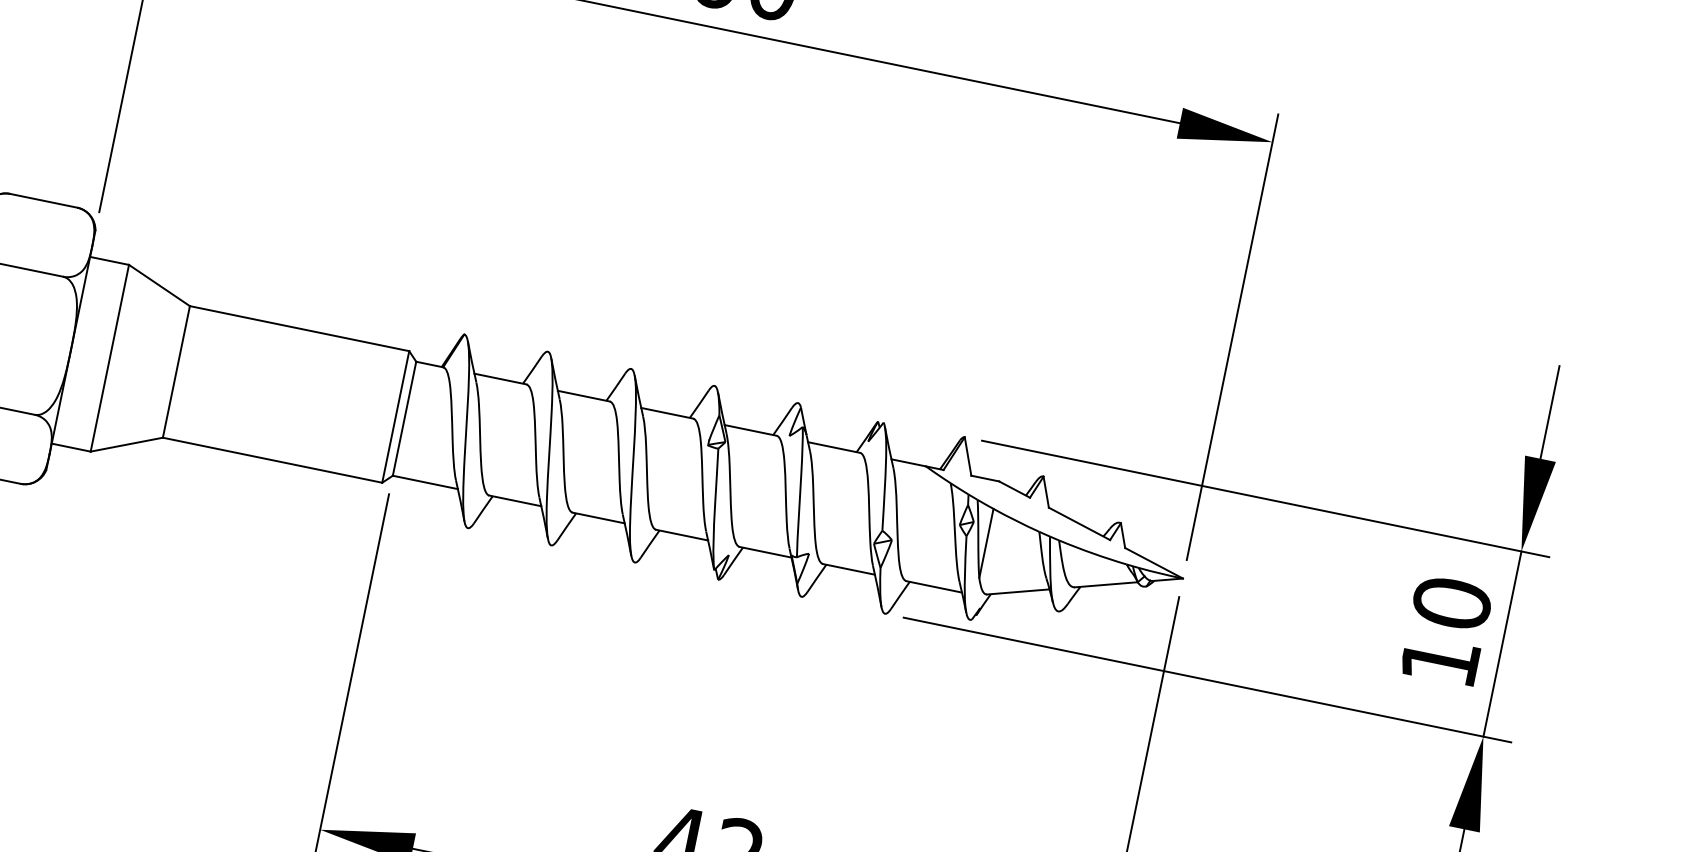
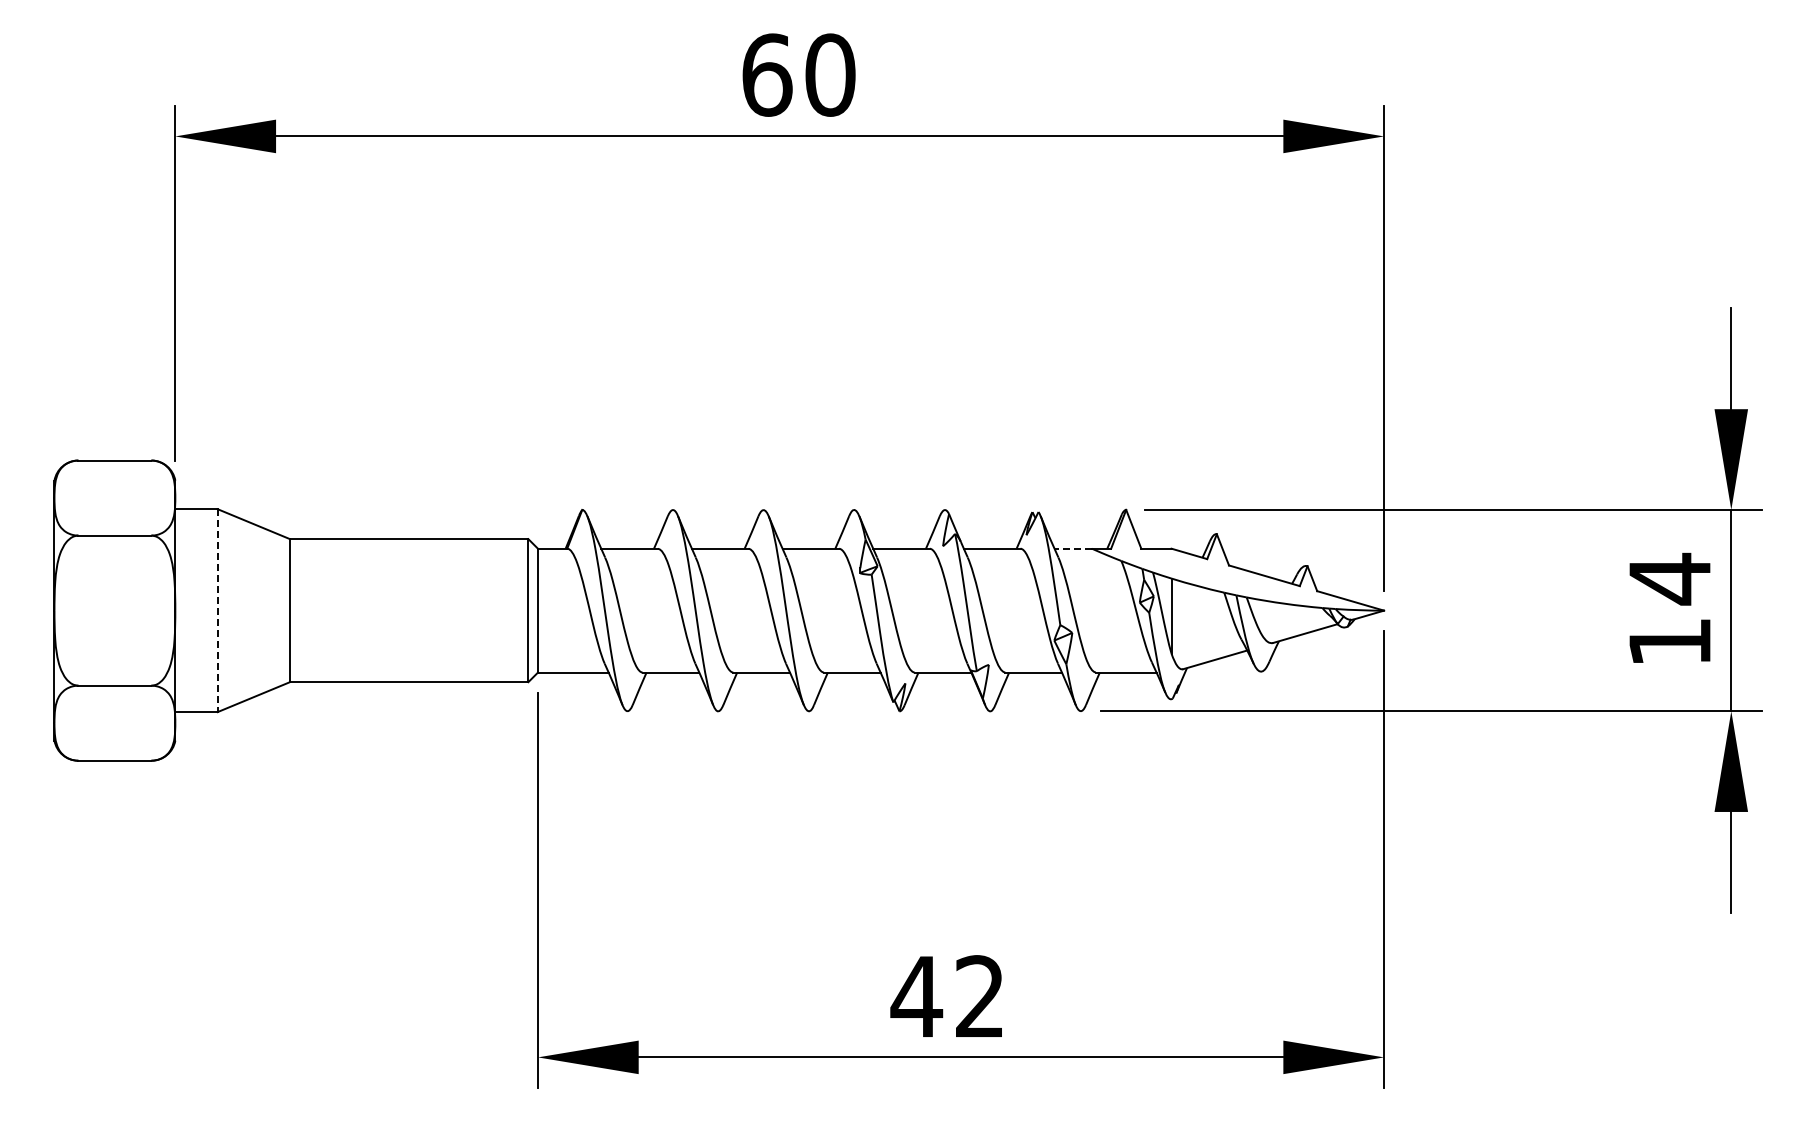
line: (109, 359) -> (217, 611), solid -> dashed
line: (908, 462) -> (1073, 548), solid -> dashed
text: (1451, 602) -> (1669, 578), 10 -> 14

